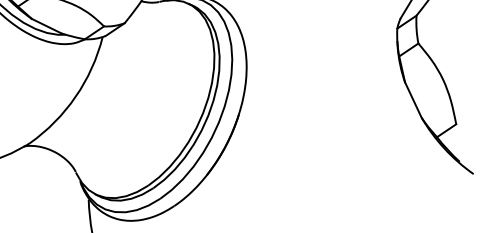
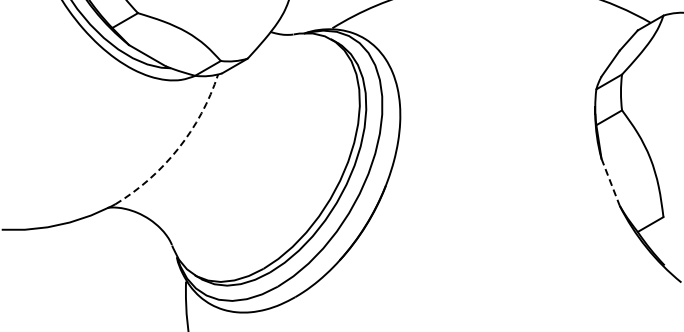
arc: (75, 96) -> (178, 148), solid -> dashed
line: (413, 100) -> (610, 182), solid -> dashed

